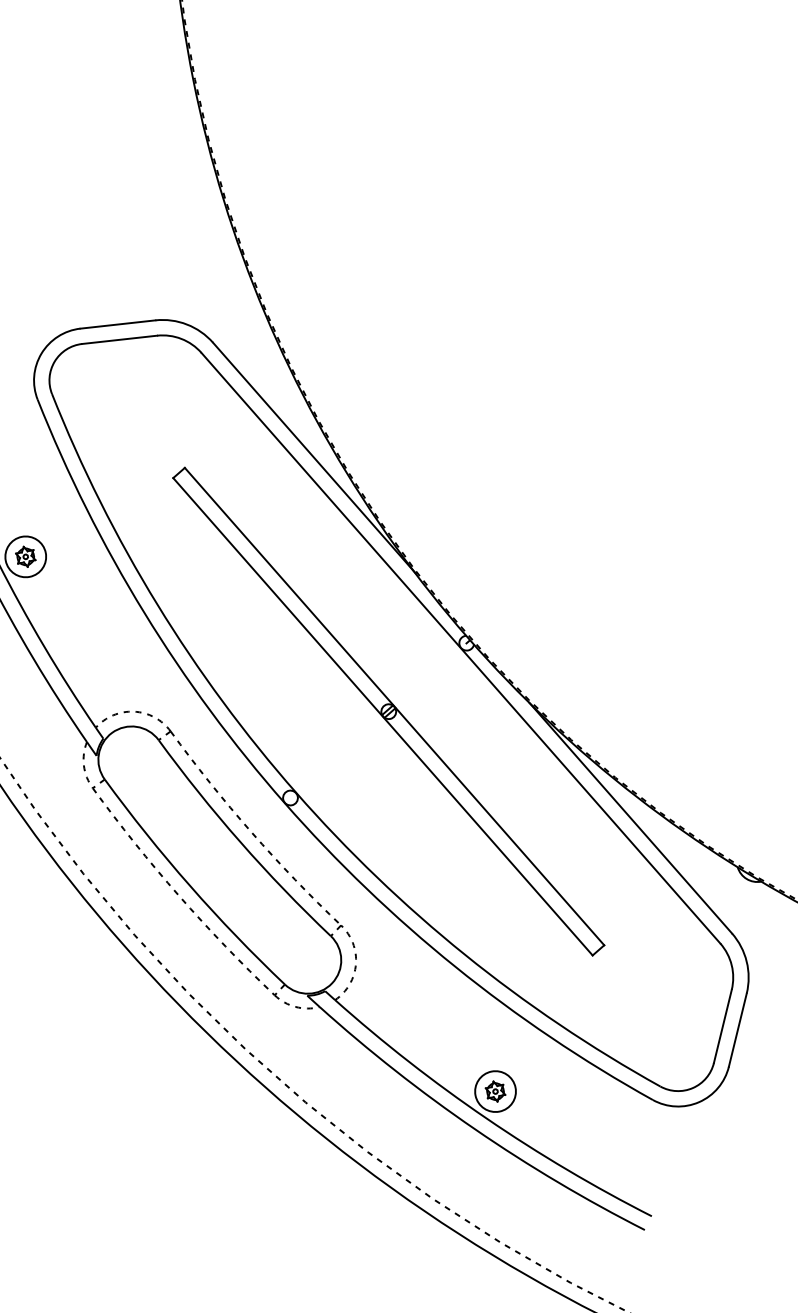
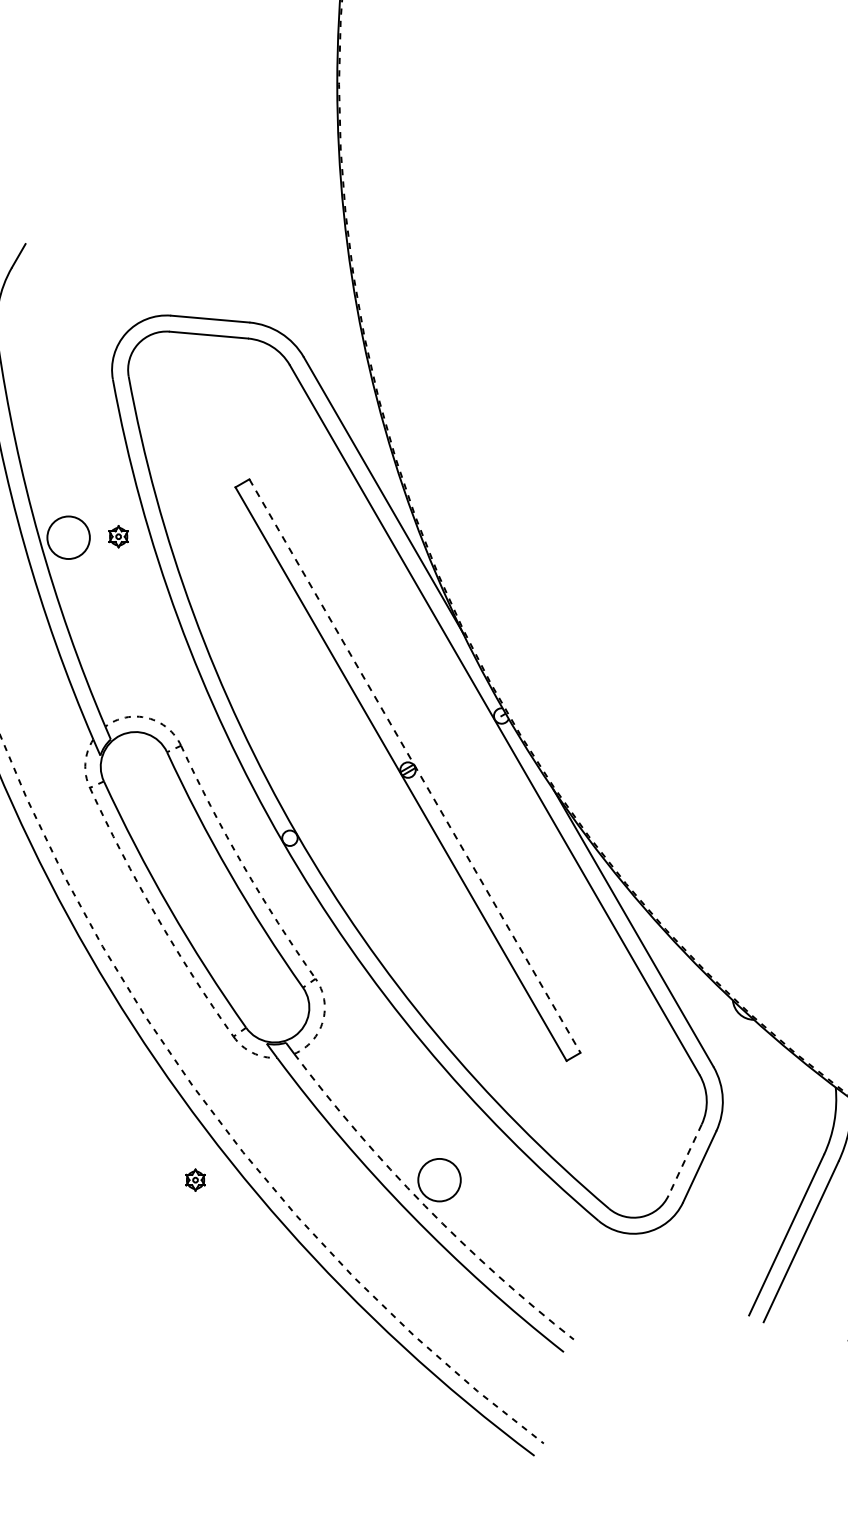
part: (25, 556) -> (118, 536), moved
line: (395, 706) -> (415, 766), solid -> dashed
line: (722, 1027) -> (684, 1160), solid -> dashed
part: (495, 1090) -> (195, 1179), moved
arc: (486, 1118) -> (424, 1205), solid -> dashed

